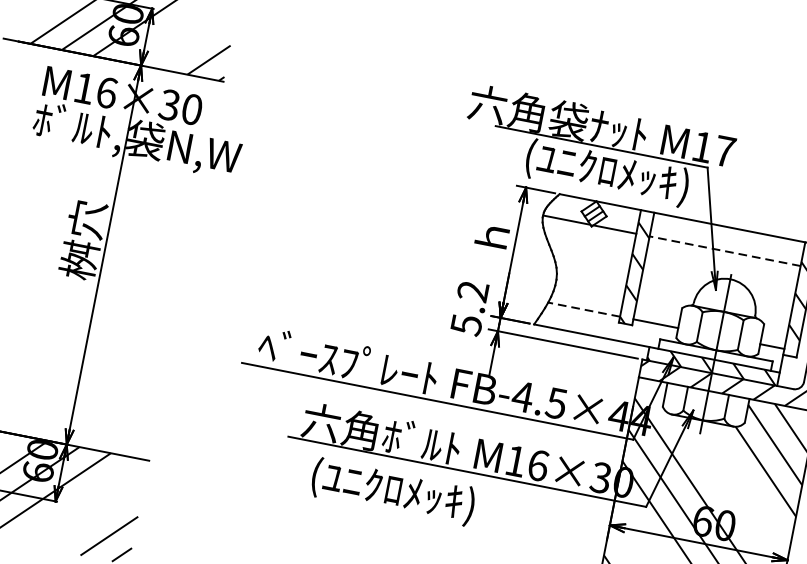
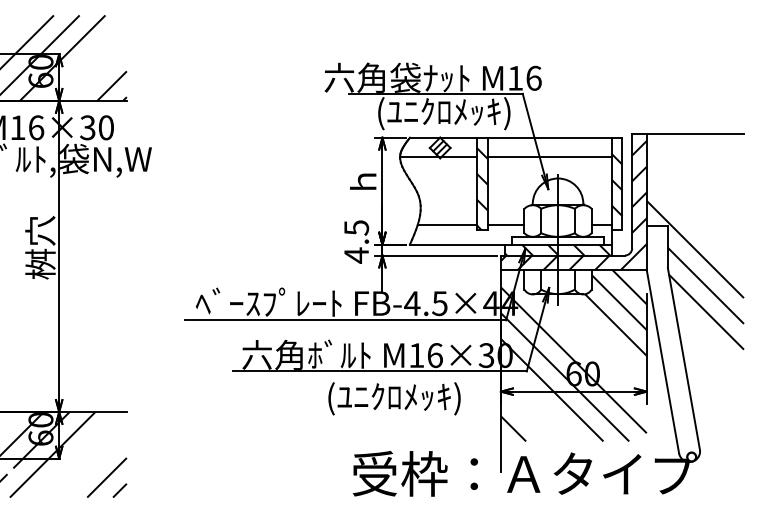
text: (724, 150) -> (533, 77), M17 -> M16
line: (724, 251) -> (549, 157), dashed -> solid
text: (469, 307) -> (356, 241), 5.2 -> 4.5
line: (583, 309) -> (446, 225), dashed -> solid
text: (393, 491) -> (394, 398), moved

